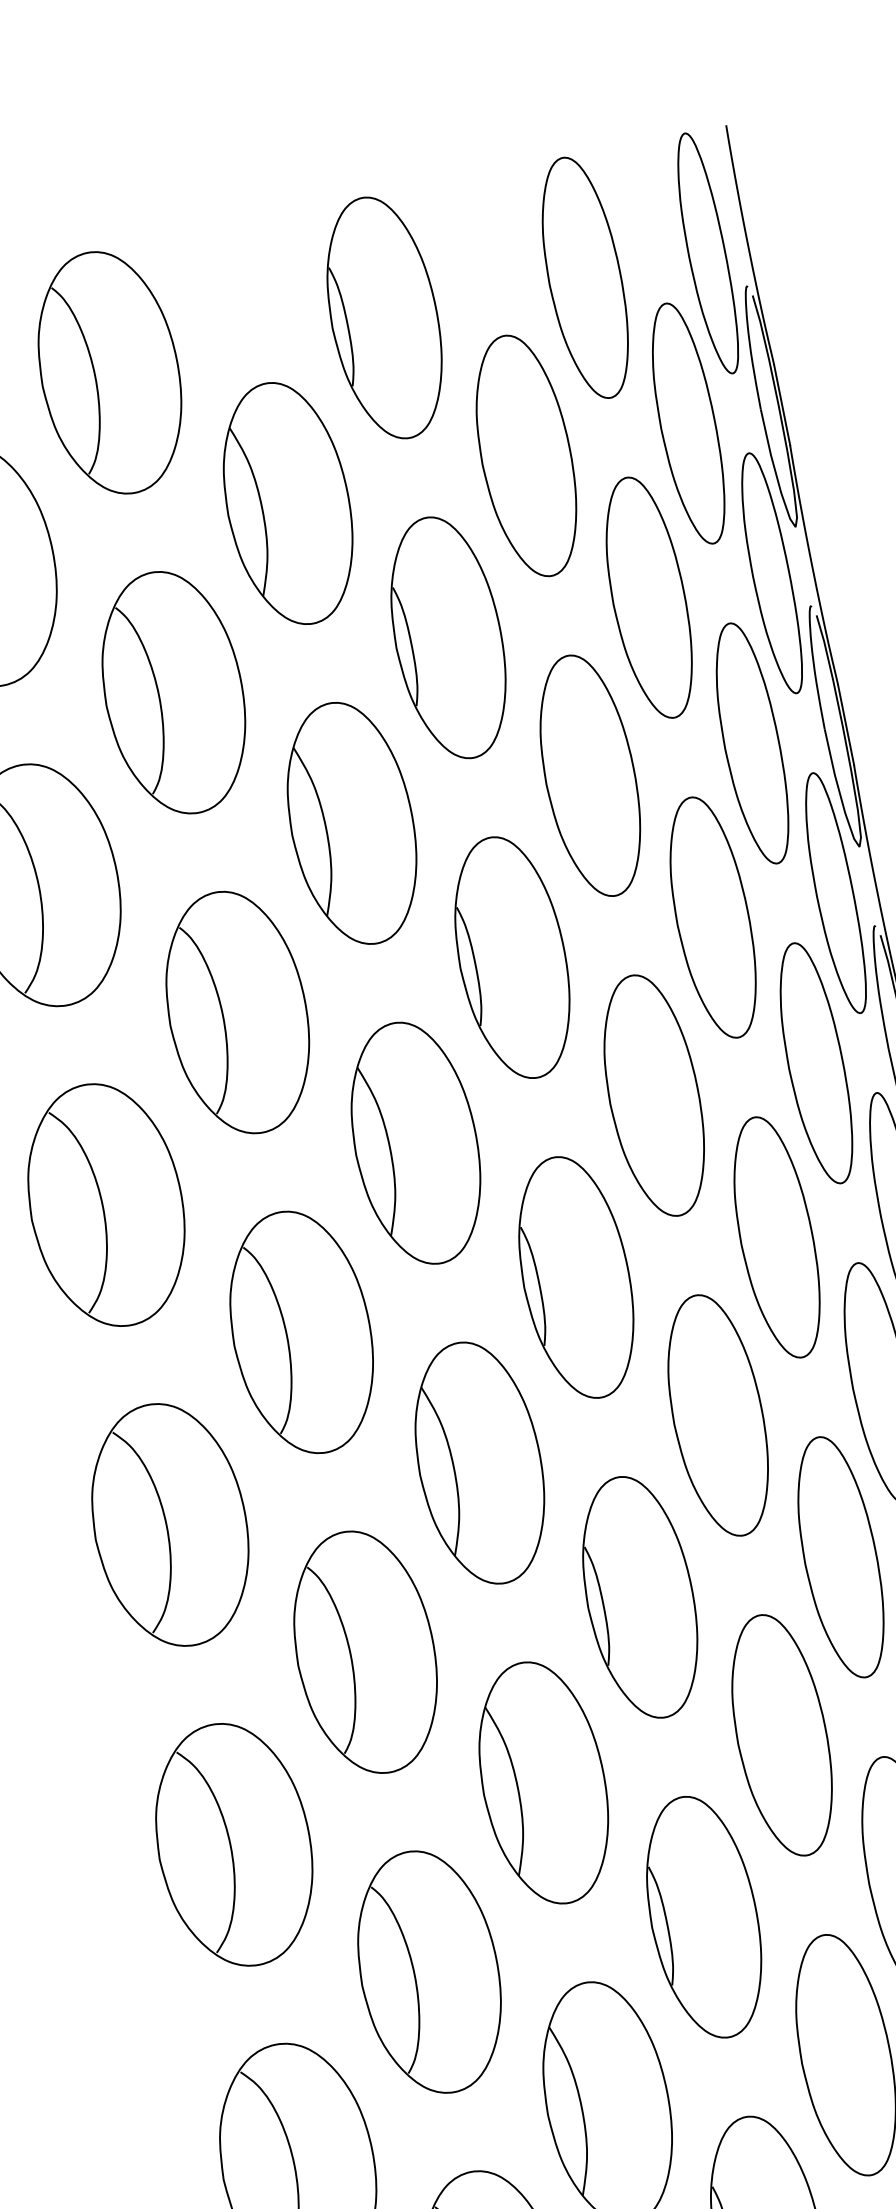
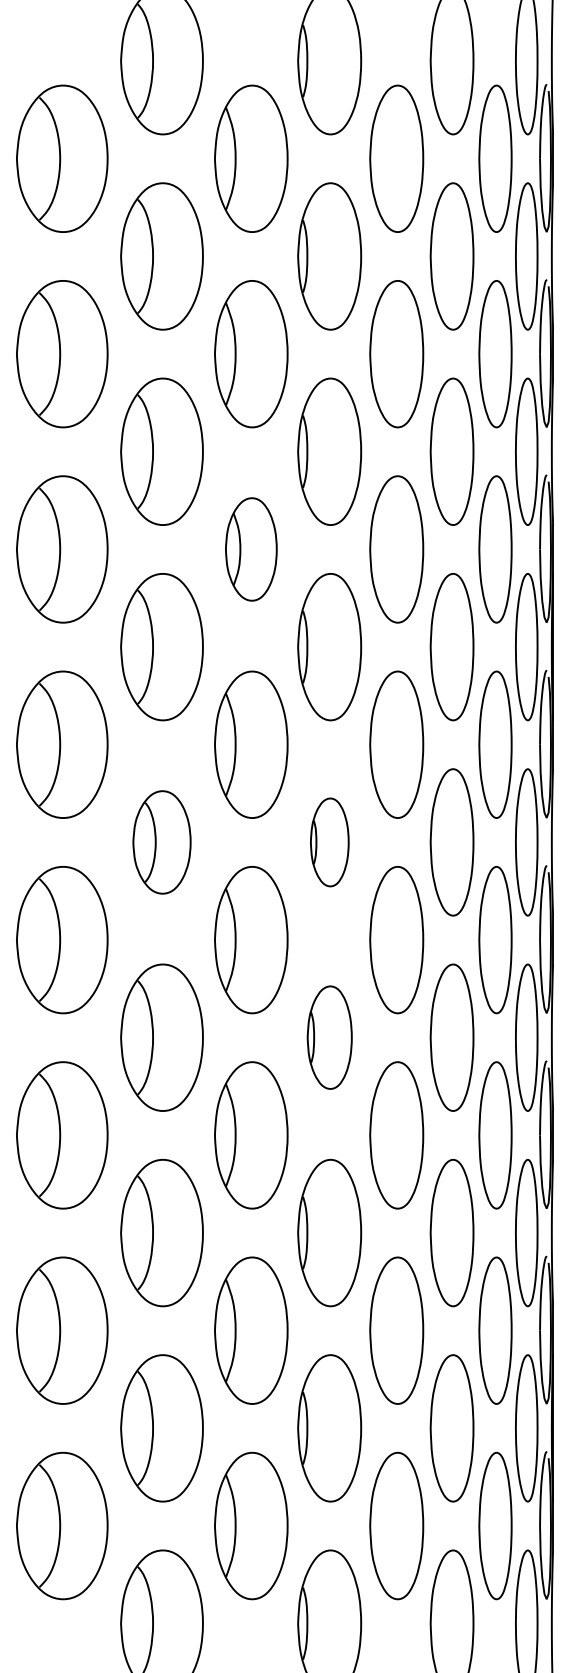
part: (416, 1143) -> (251, 549), size x0.7
part: (639, 1597) -> (329, 842), size x0.6
part: (364, 1652) -> (161, 842), size x0.7
part: (703, 1917) -> (329, 1037), size x0.7

